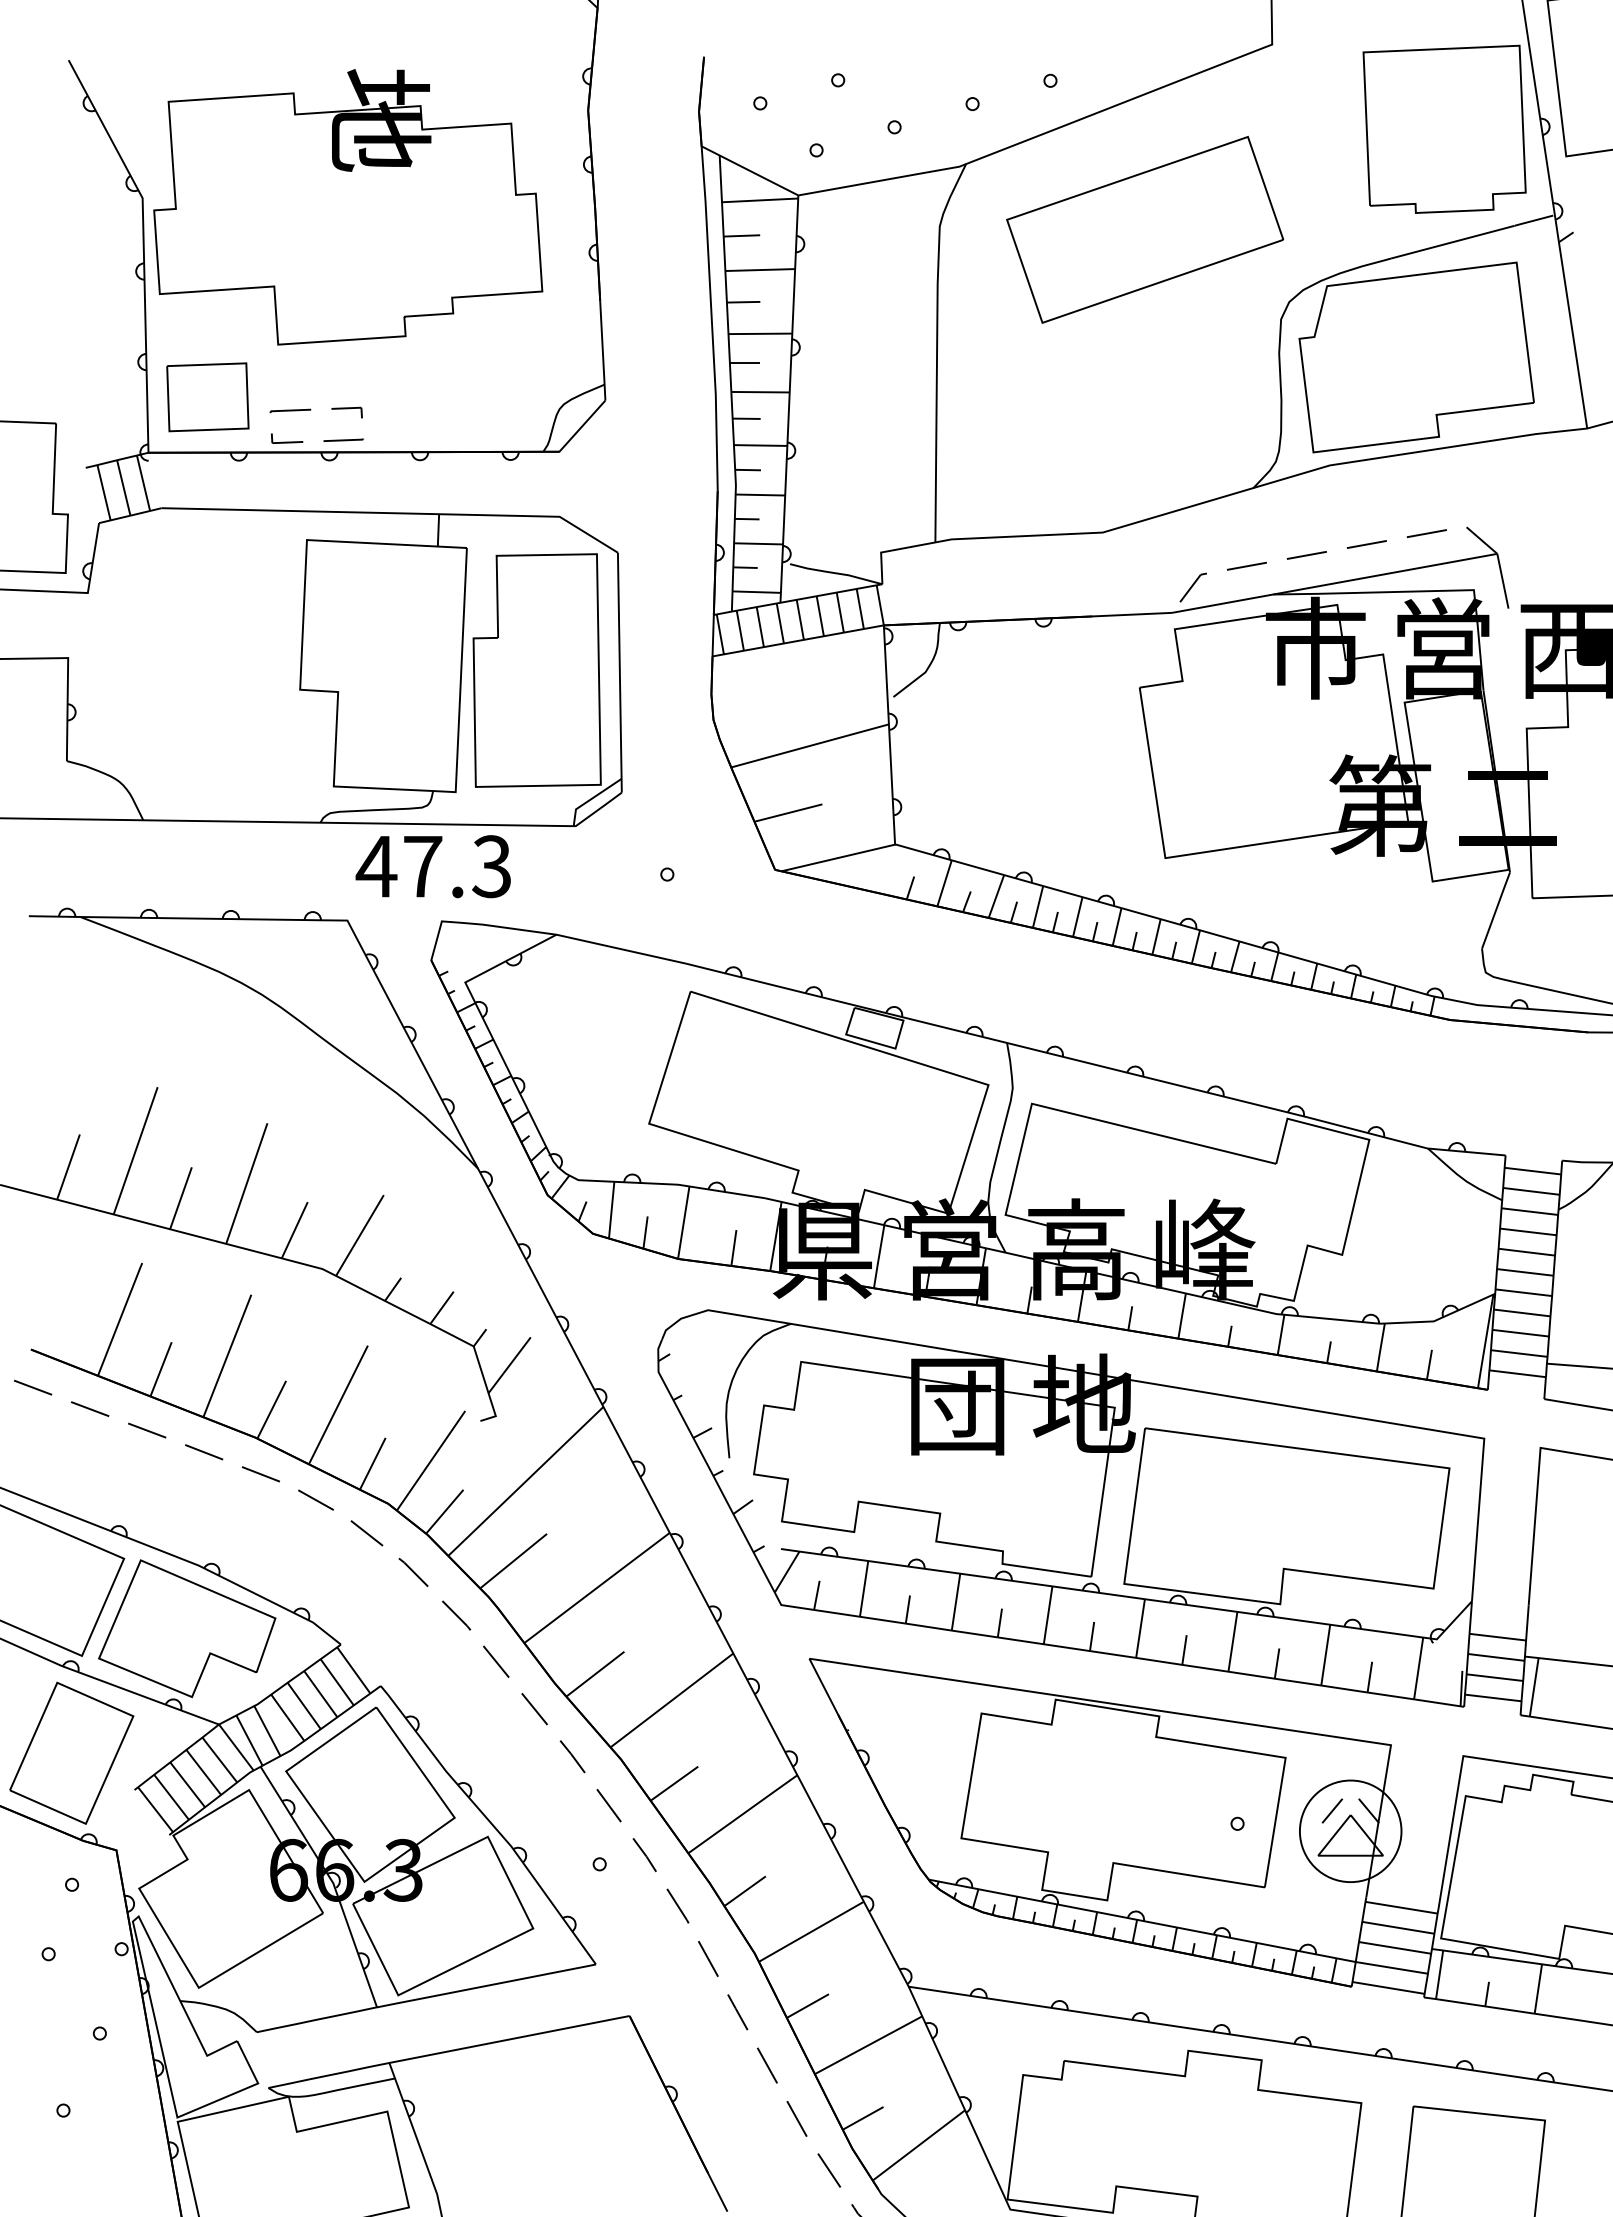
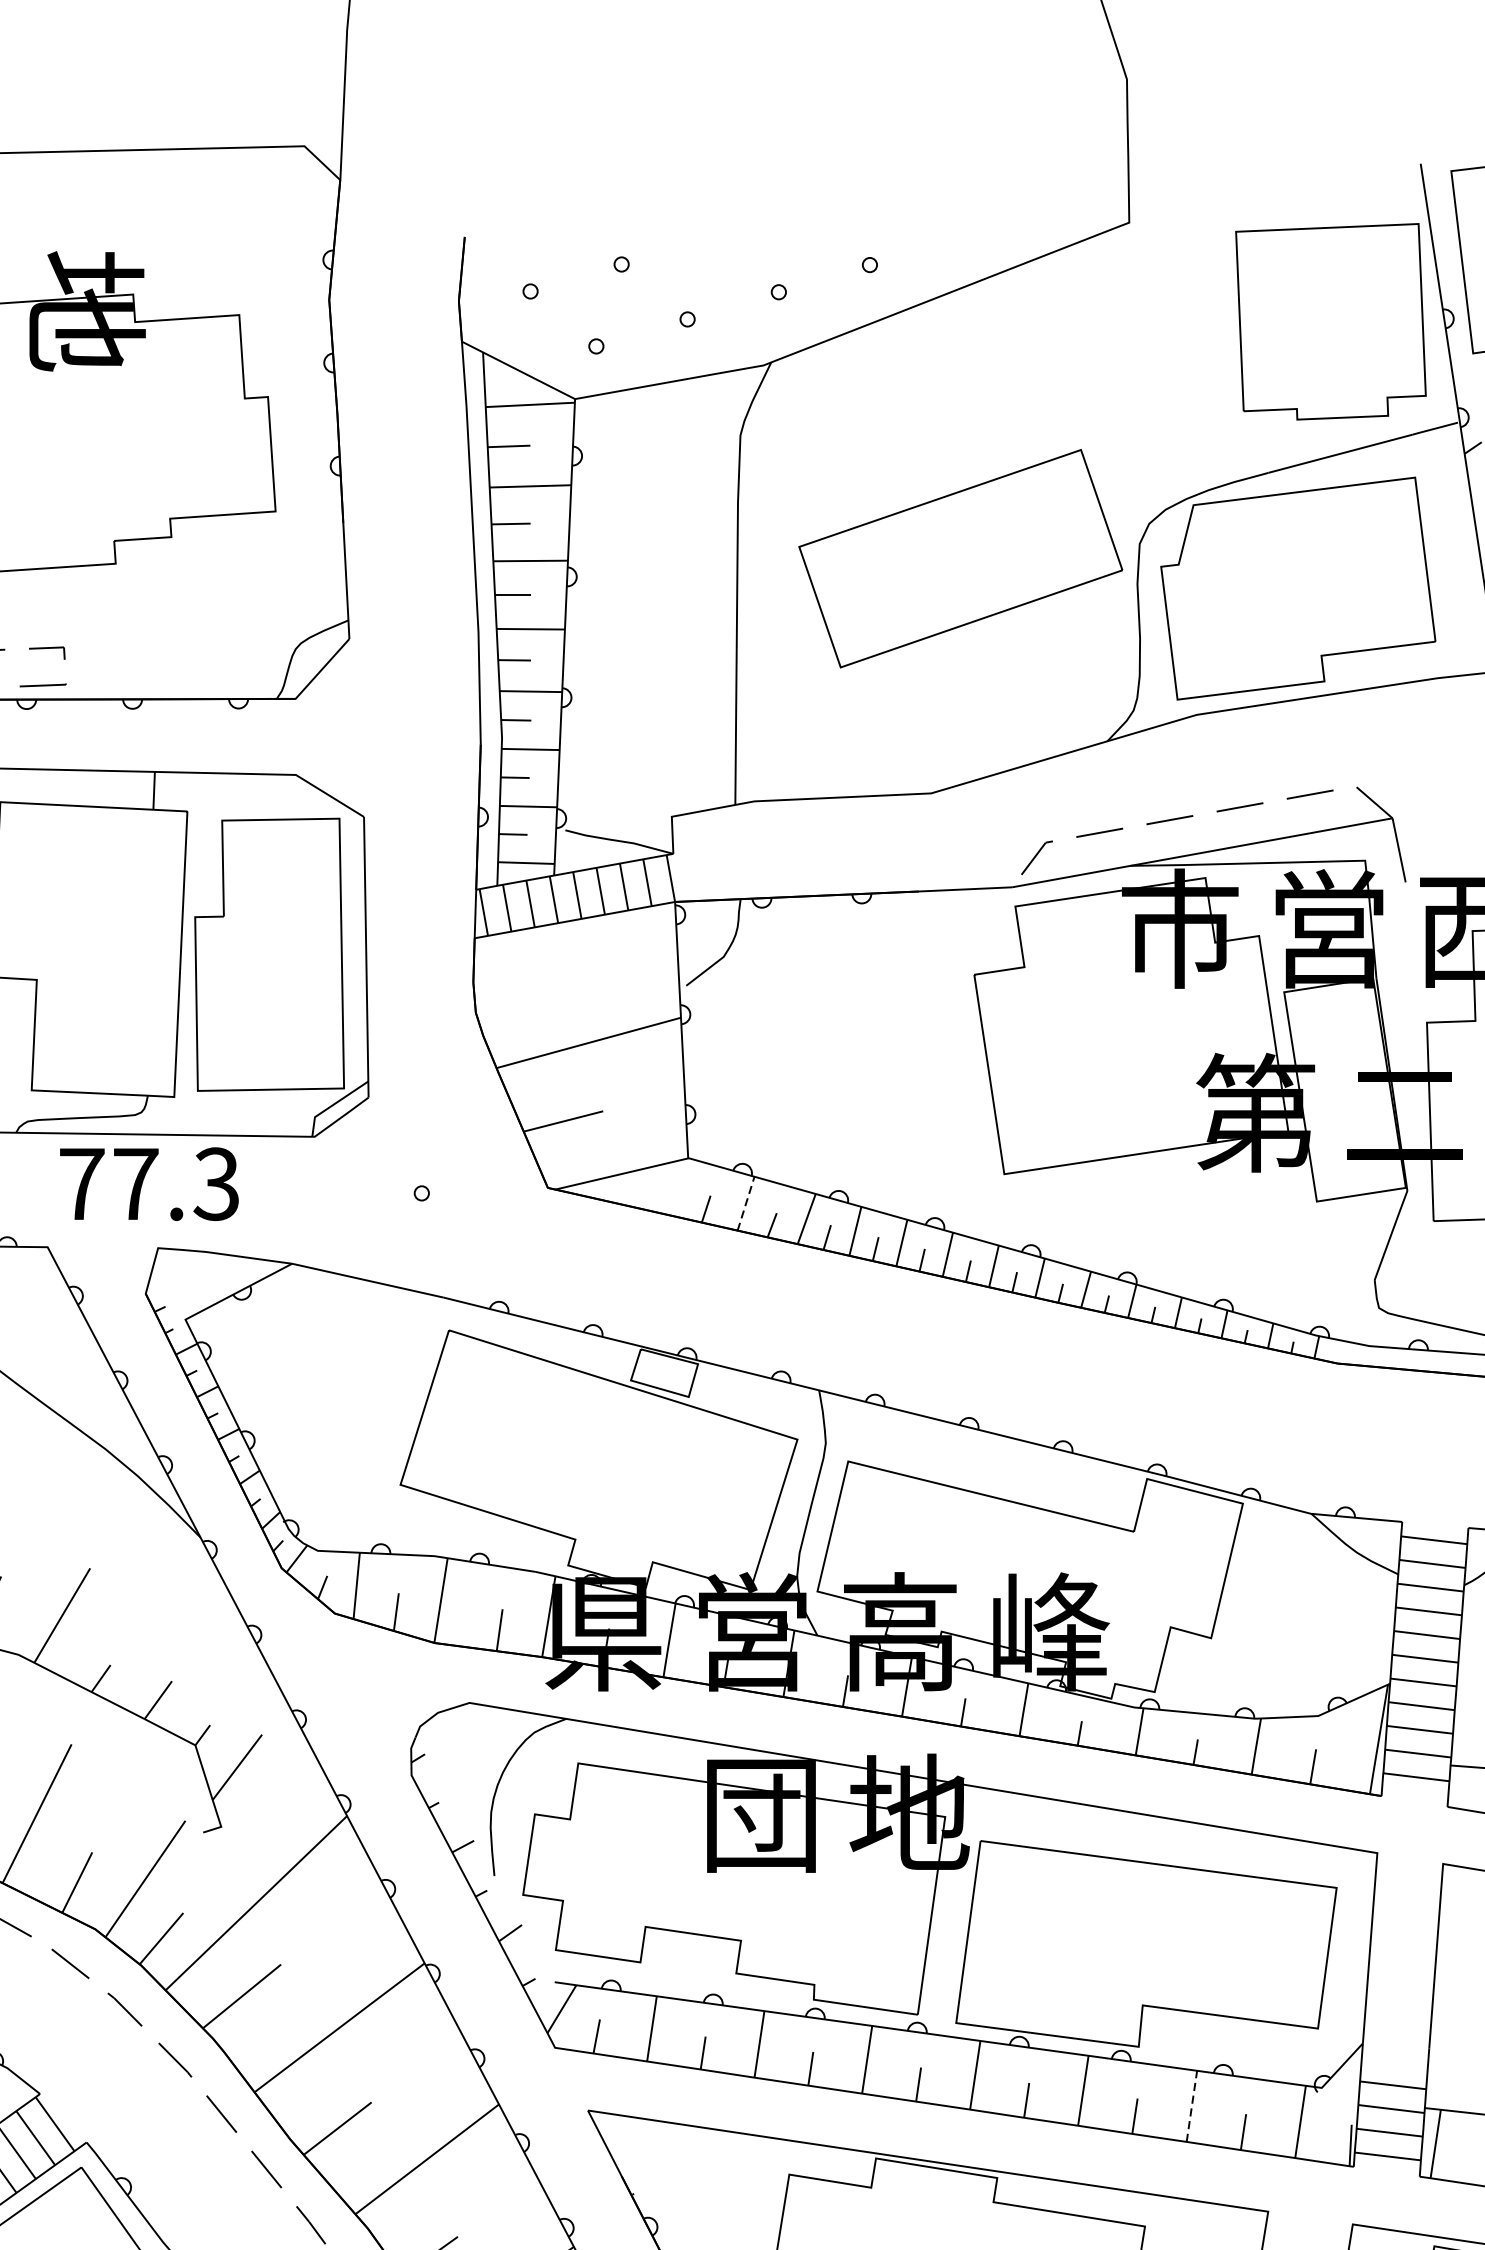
part: (1145, 229) -> (961, 558), moved
text: (376, 866) -> (81, 1183), 47.3 -> 77.3
line: (944, 882) -> (745, 1202), solid -> dashed
line: (1325, 1655) -> (1191, 2106), solid -> dashed

